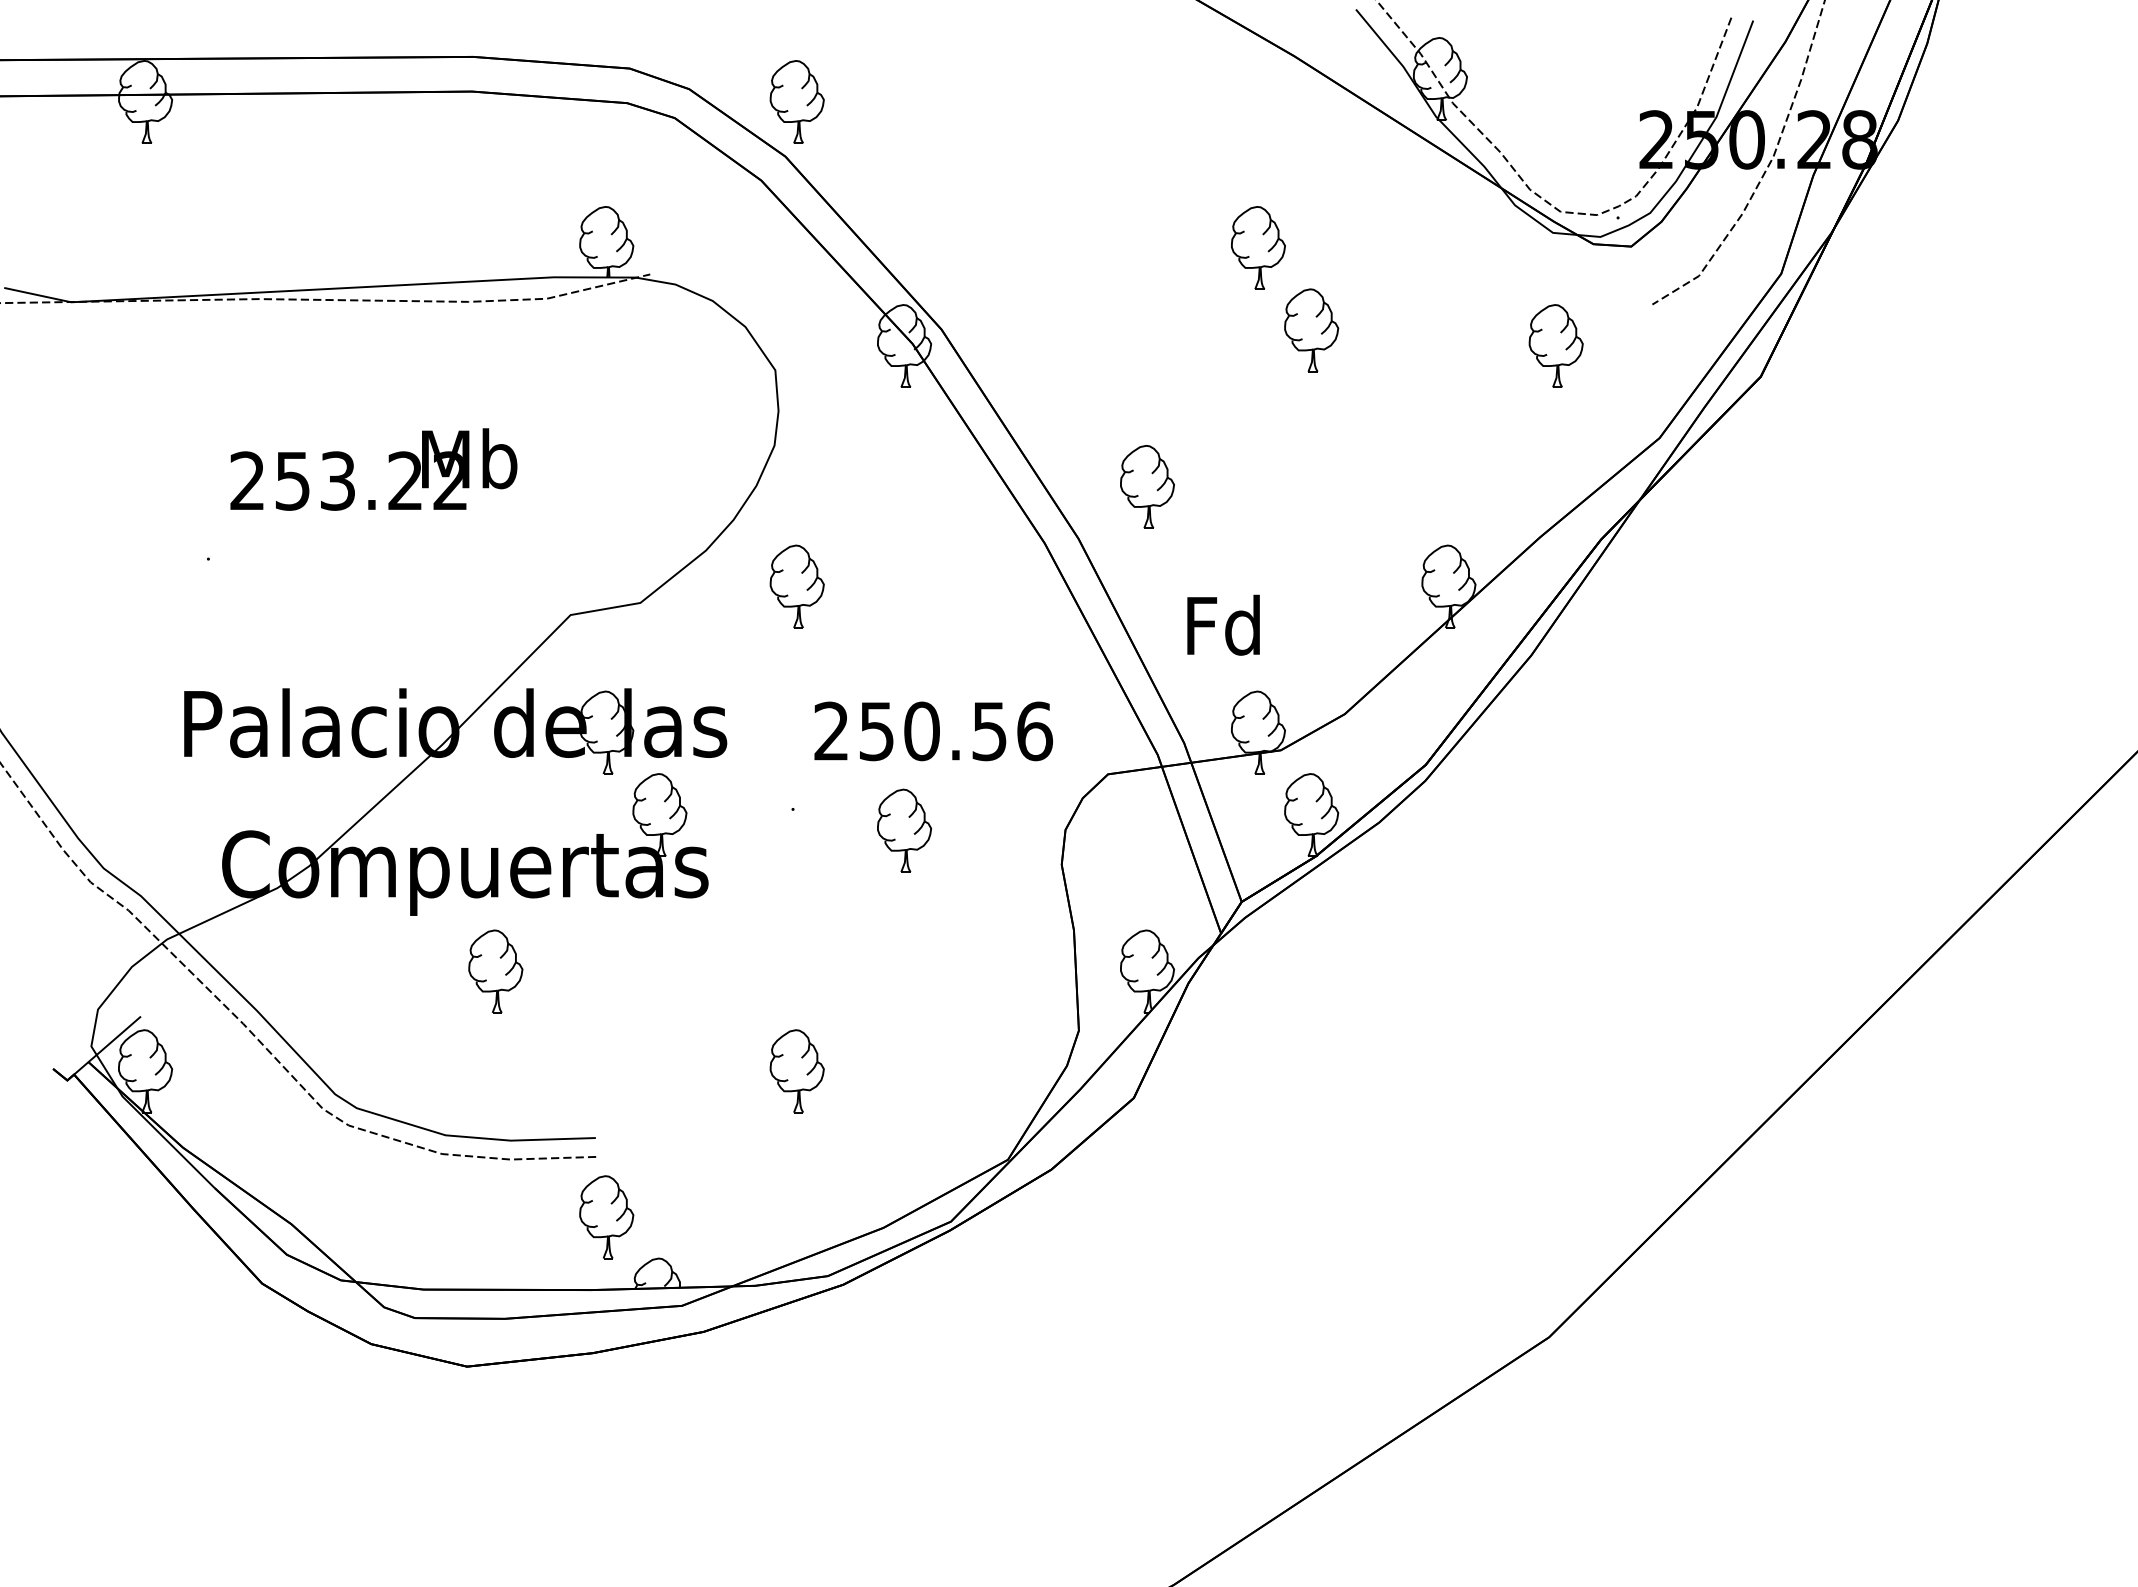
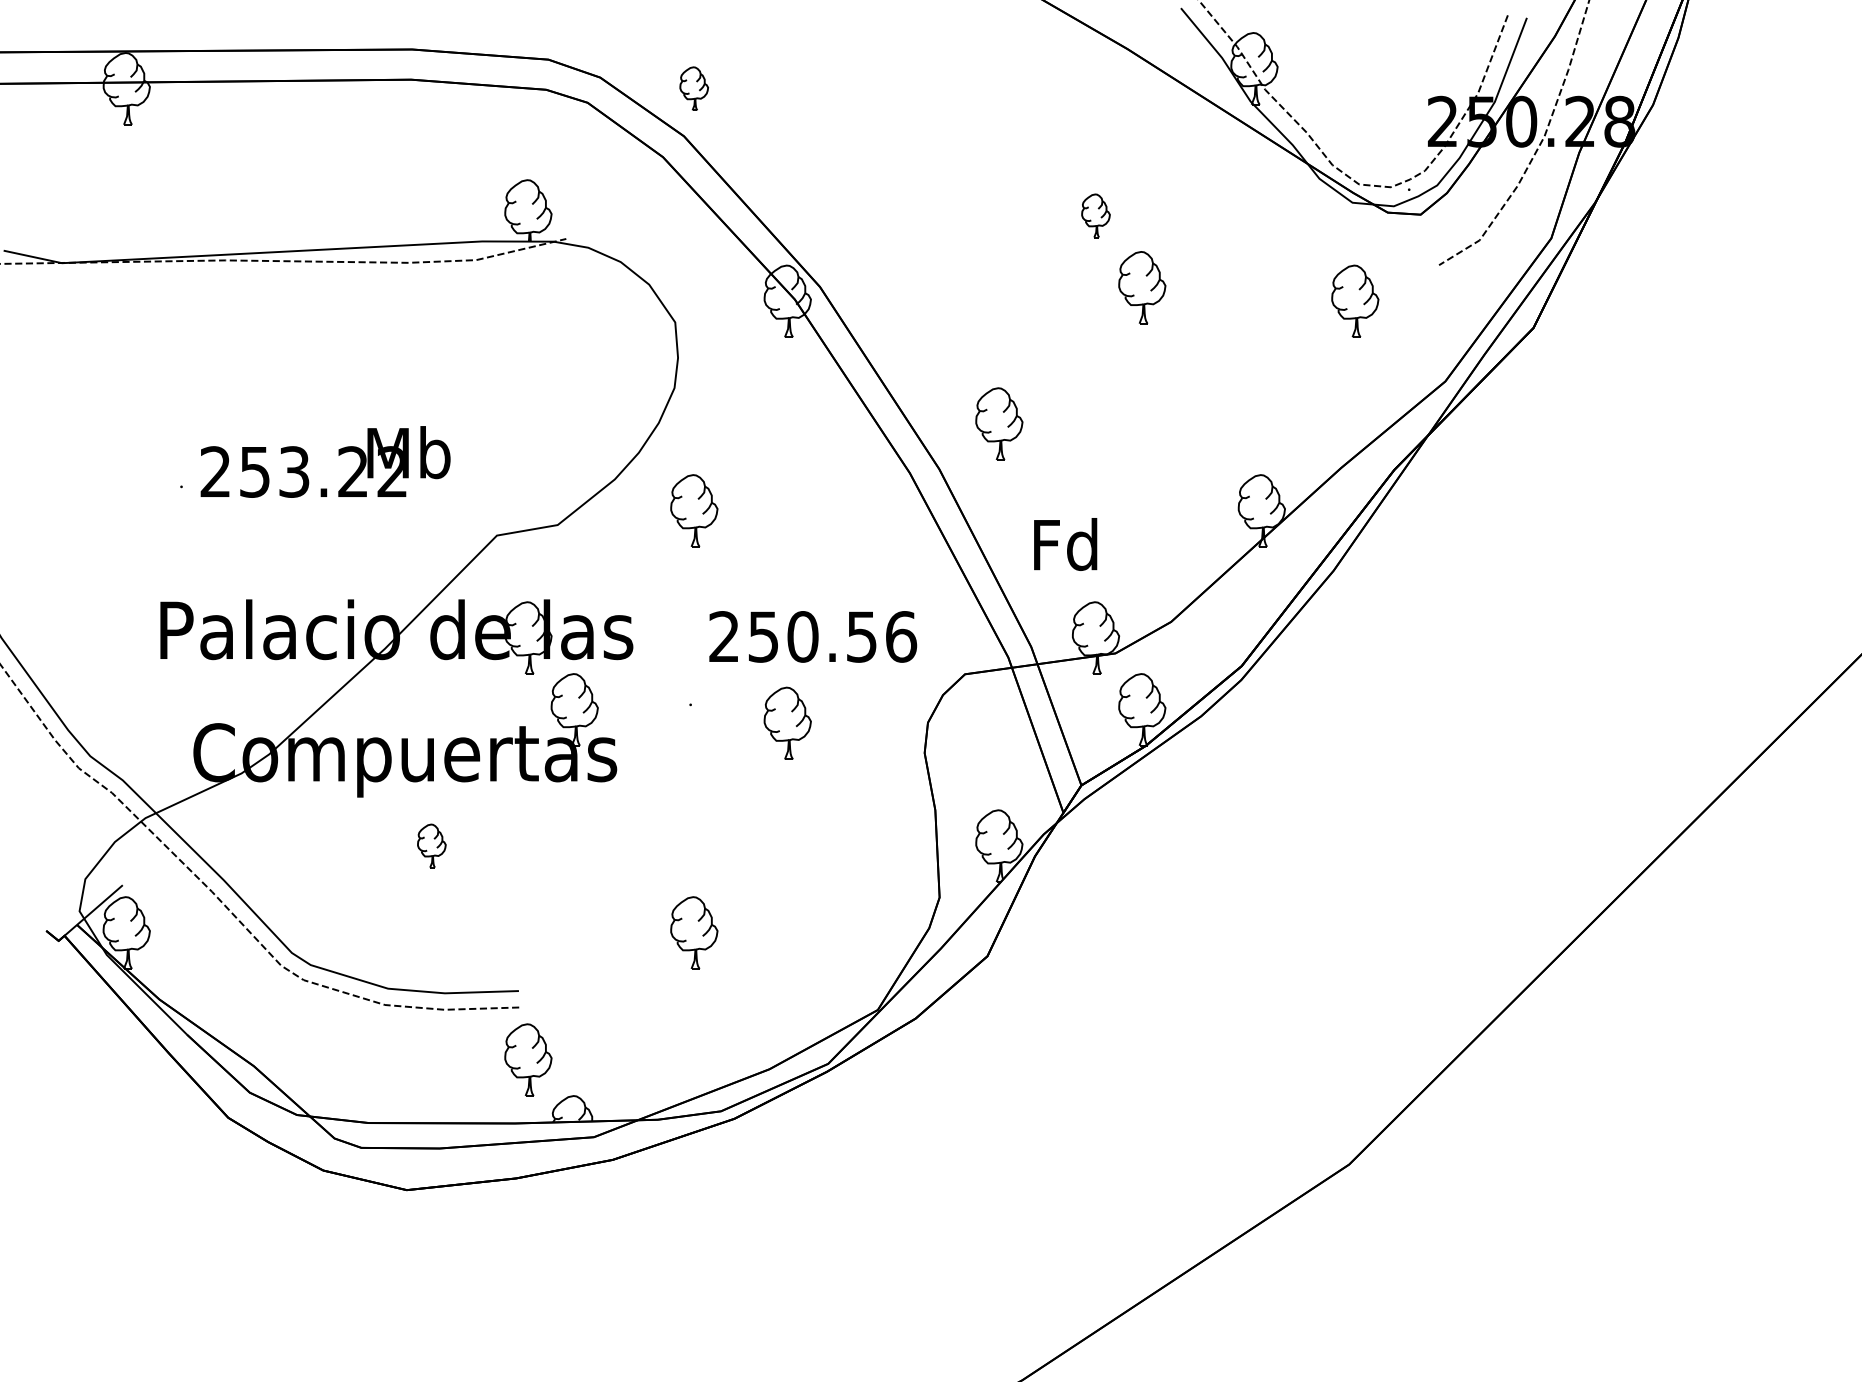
part: (796, 101) -> (693, 88), size x0.6
part: (1258, 247) -> (1096, 215), size x0.6
text: (373, 469) -> (325, 461), moved
part: (495, 971) -> (431, 846), size x0.6

